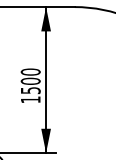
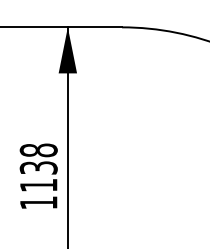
text: (30, 81) -> (38, 168), 1500 -> 1138

